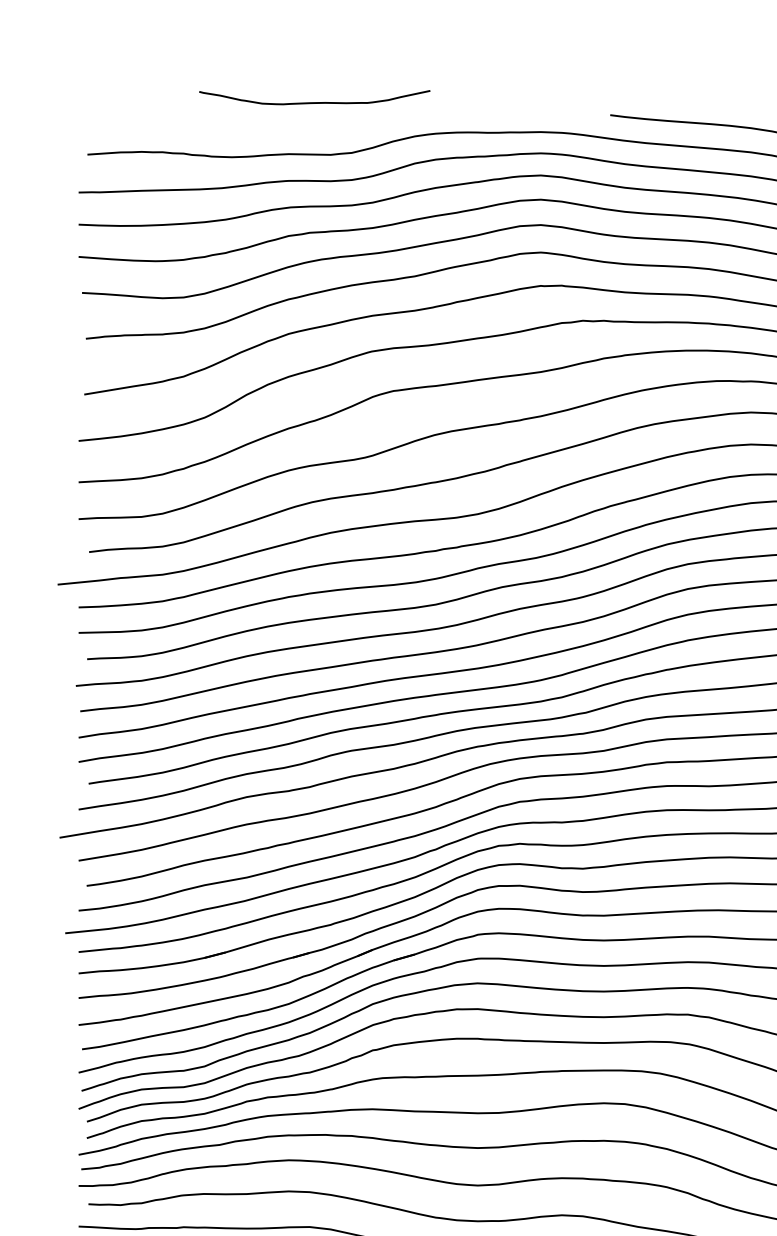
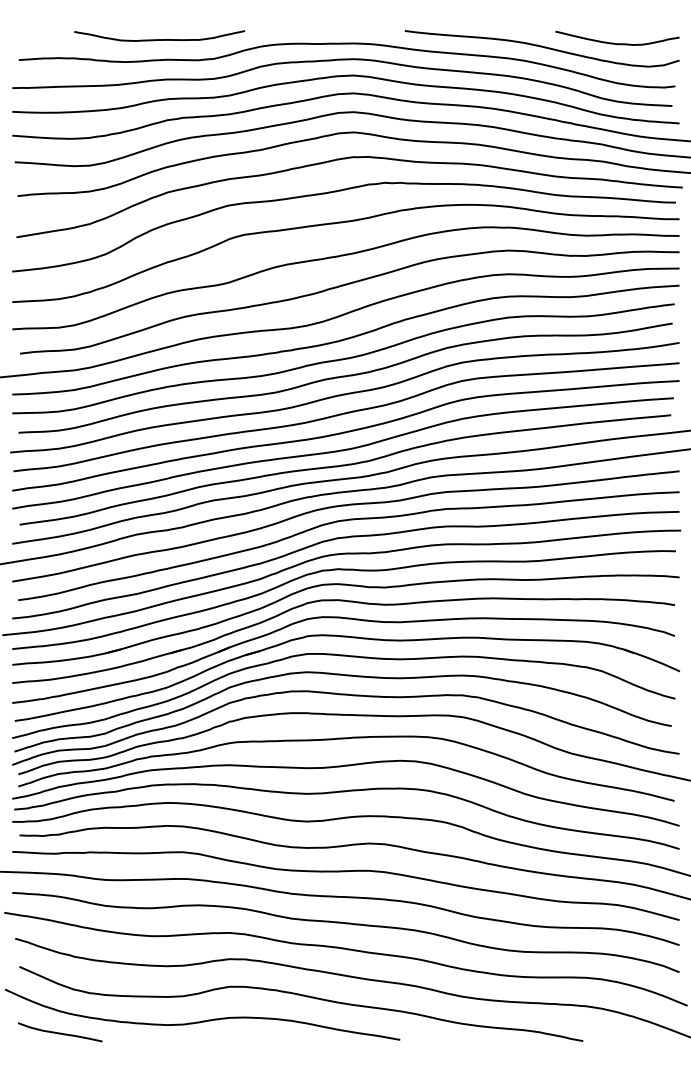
curve: (314, 102) -> (159, 39), moved

